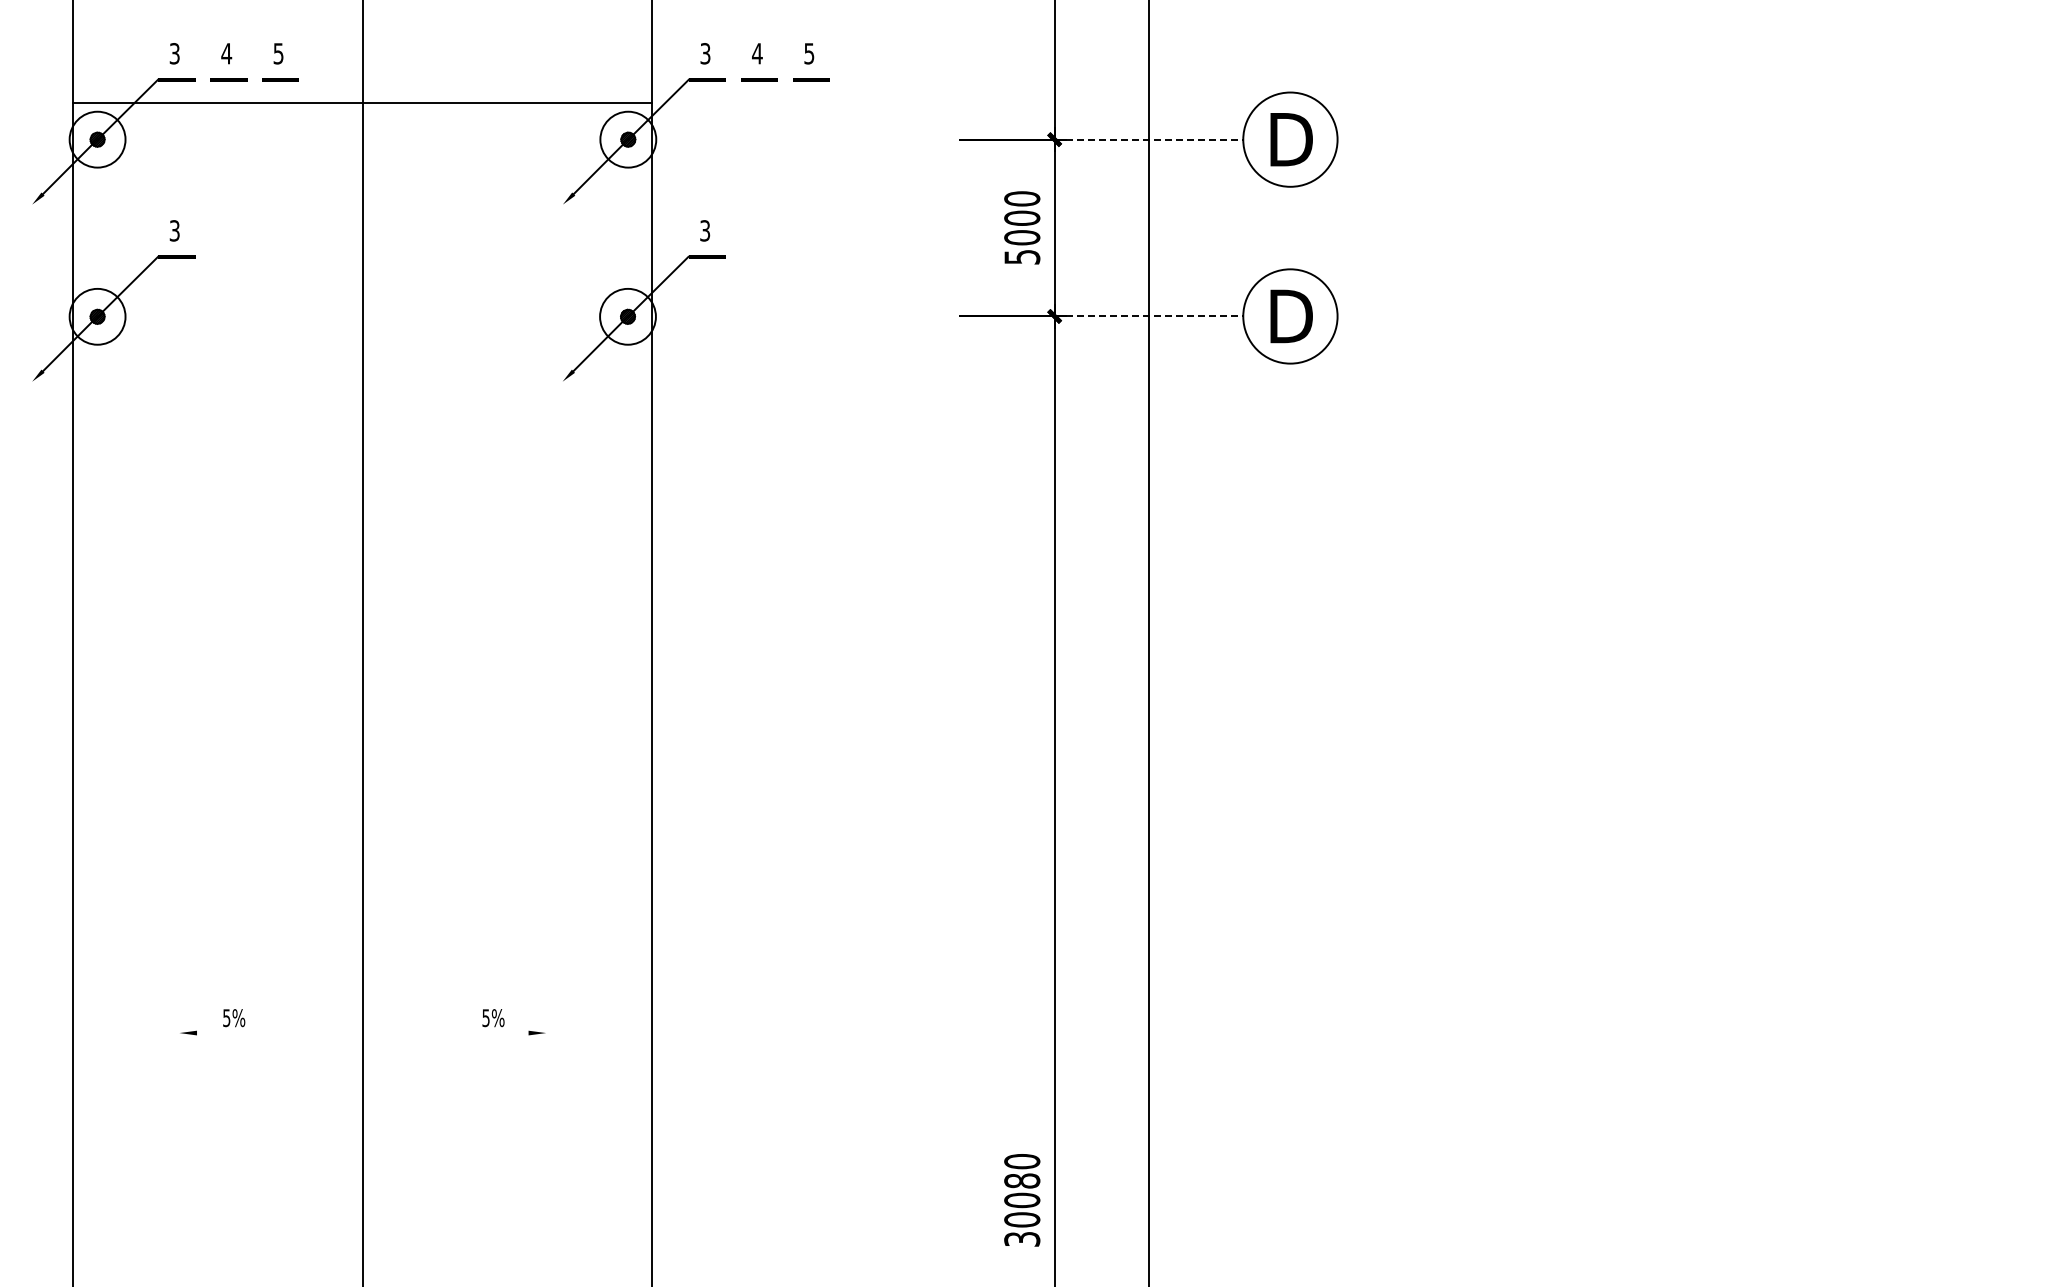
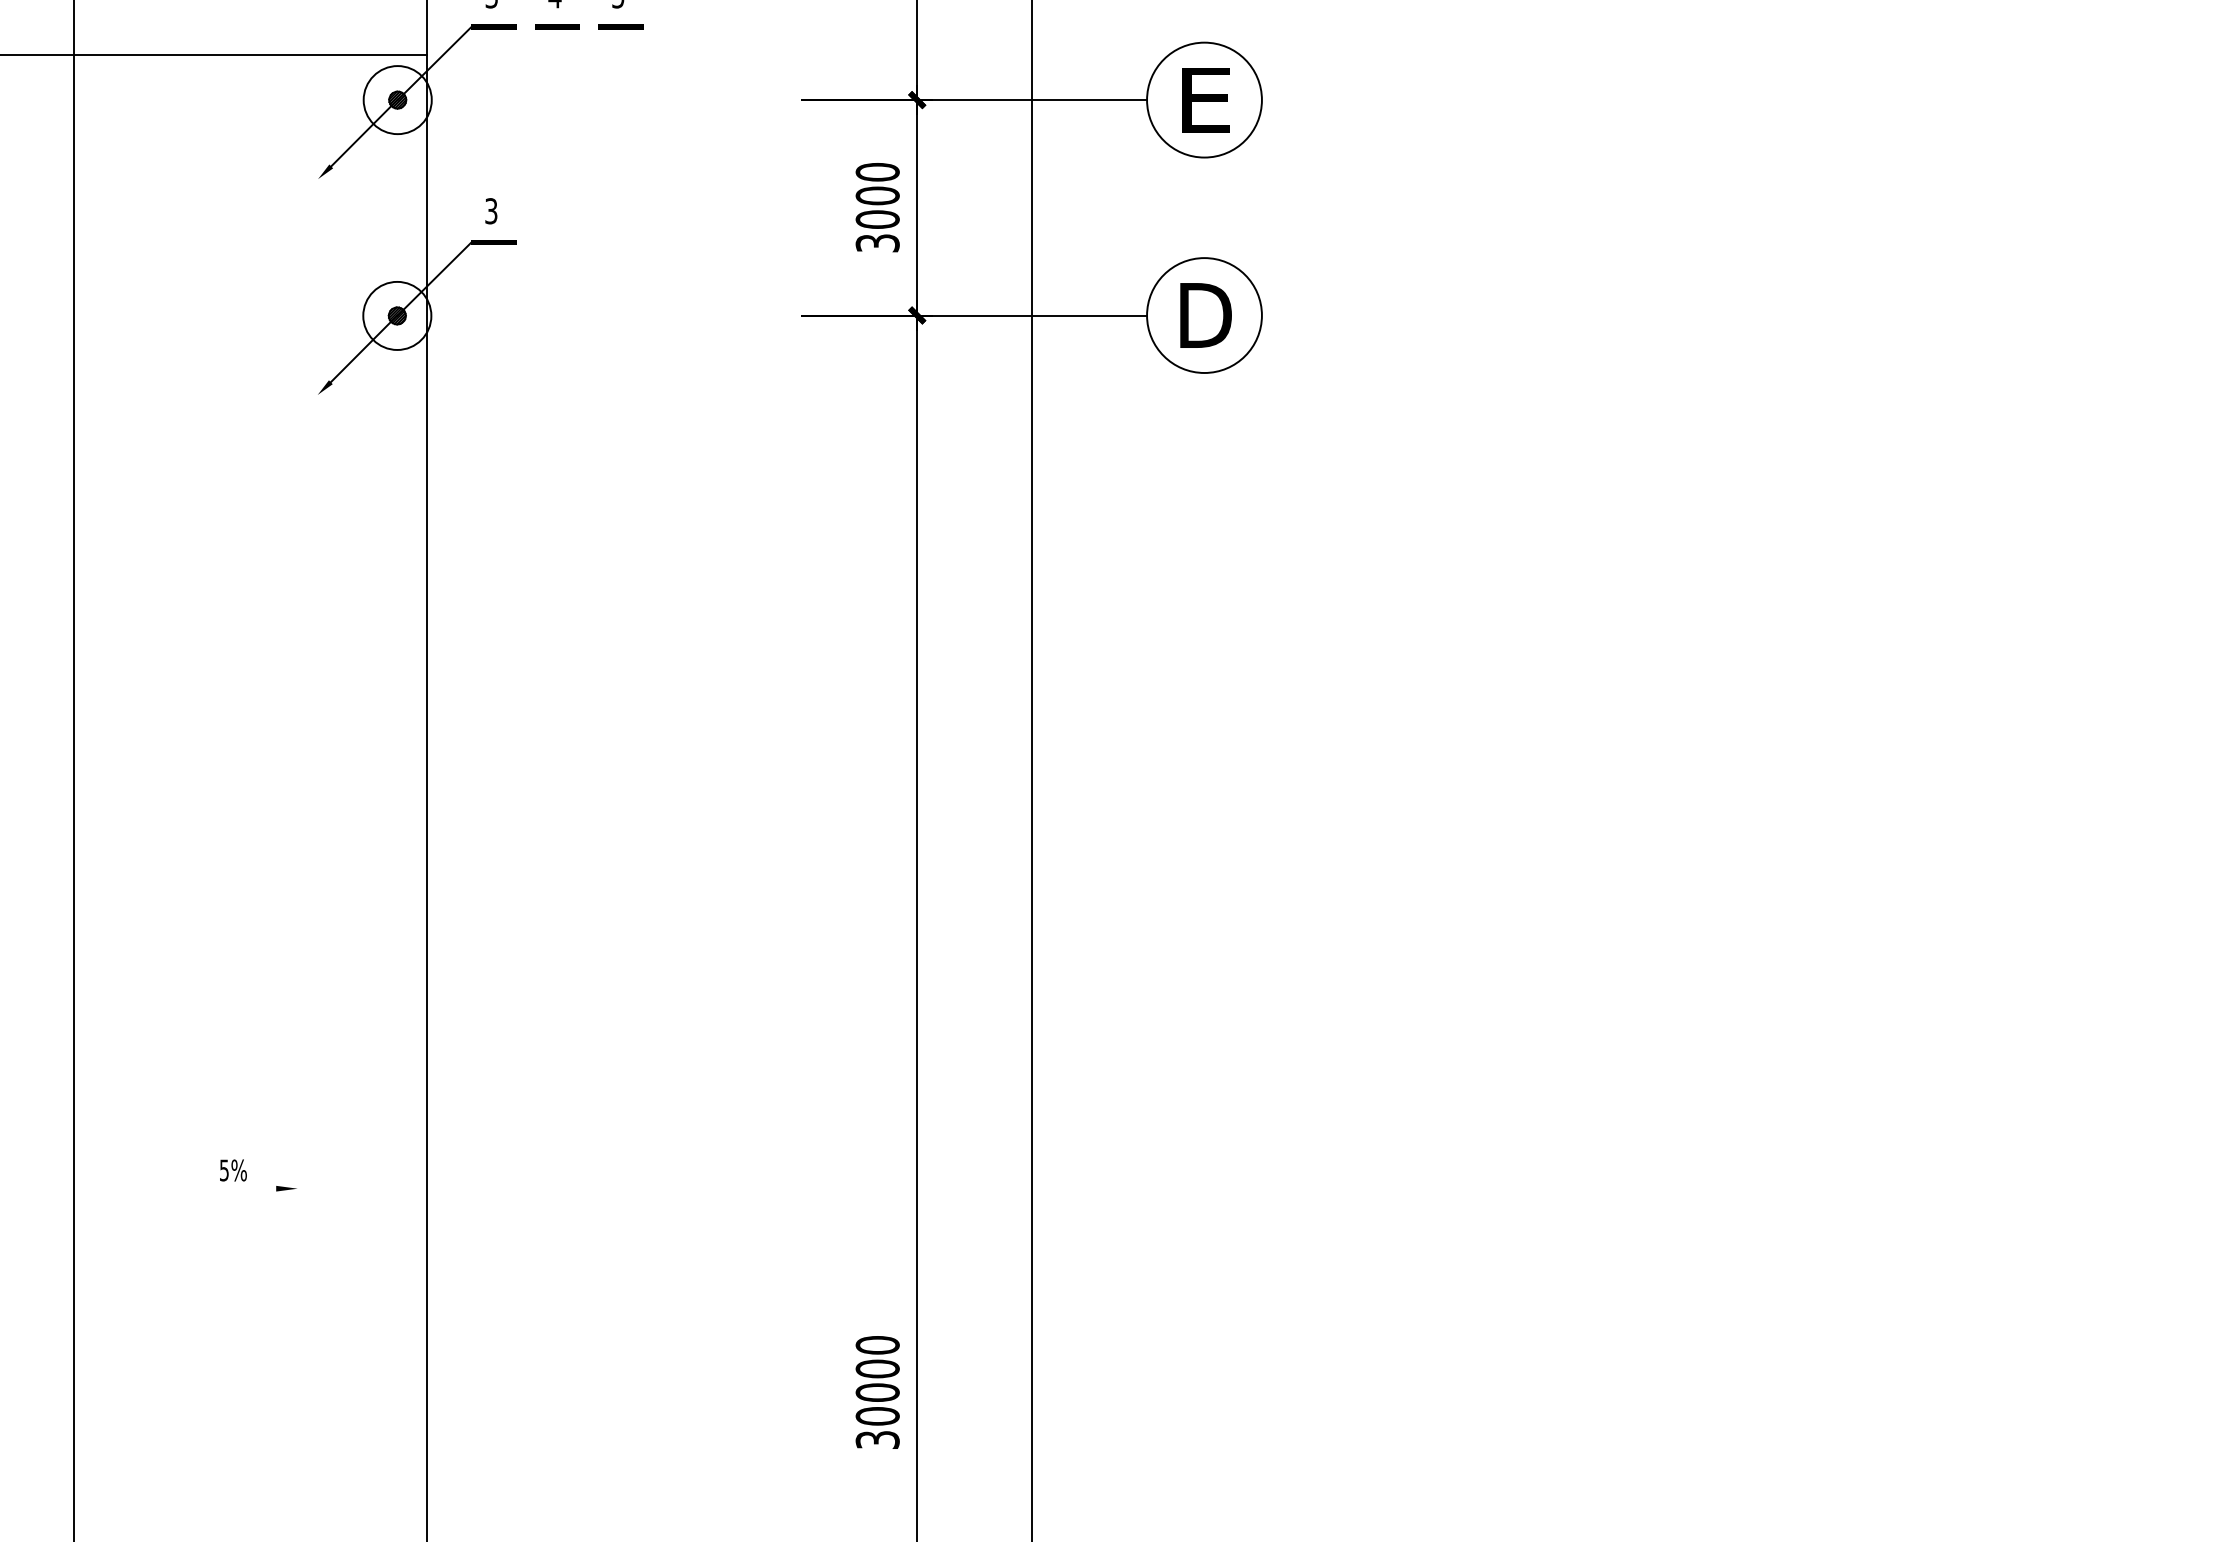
line: (1149, 139) -> (1032, 99), dashed -> solid
text: (1291, 139) -> (1205, 99), D -> E
text: (1021, 256) -> (876, 242), 5000 -> 3000
line: (1149, 316) -> (1032, 315), dashed -> solid
text: (1022, 1180) -> (878, 1368), 30080 -> 30000

